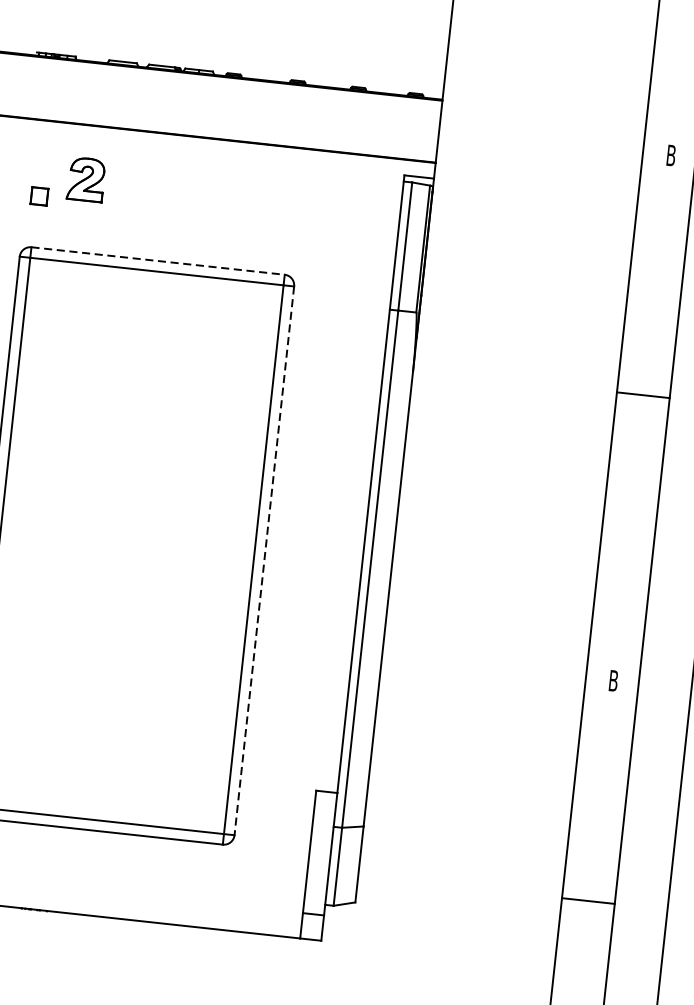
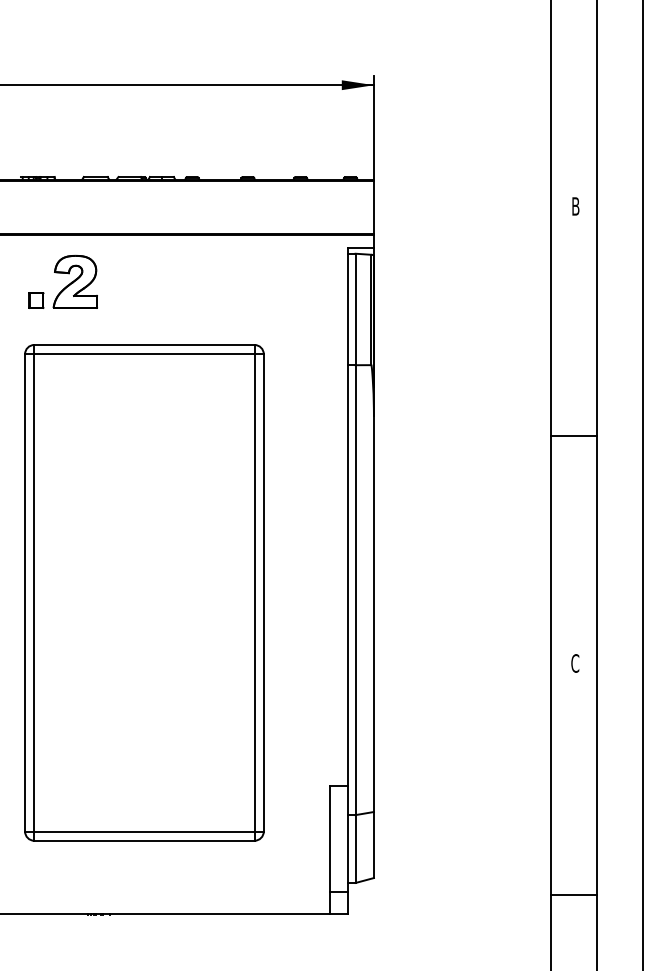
part: (85, 179) -> (74, 281), size x1.43
line: (158, 261) -> (144, 345), dashed -> solid
line: (643, 395) -> (574, 436), moved
line: (264, 560) -> (263, 592), dashed -> solid
text: (613, 680) -> (575, 663), B -> C
line: (588, 901) -> (574, 895), moved

